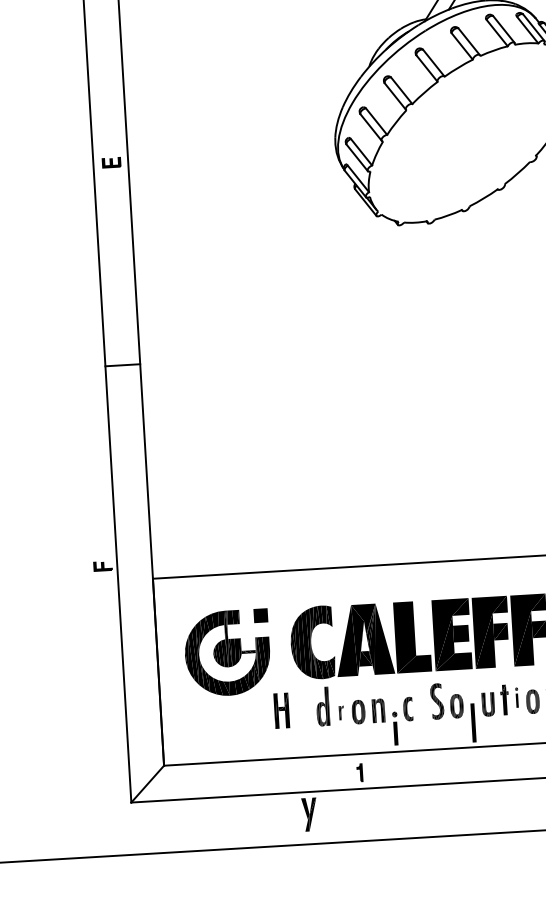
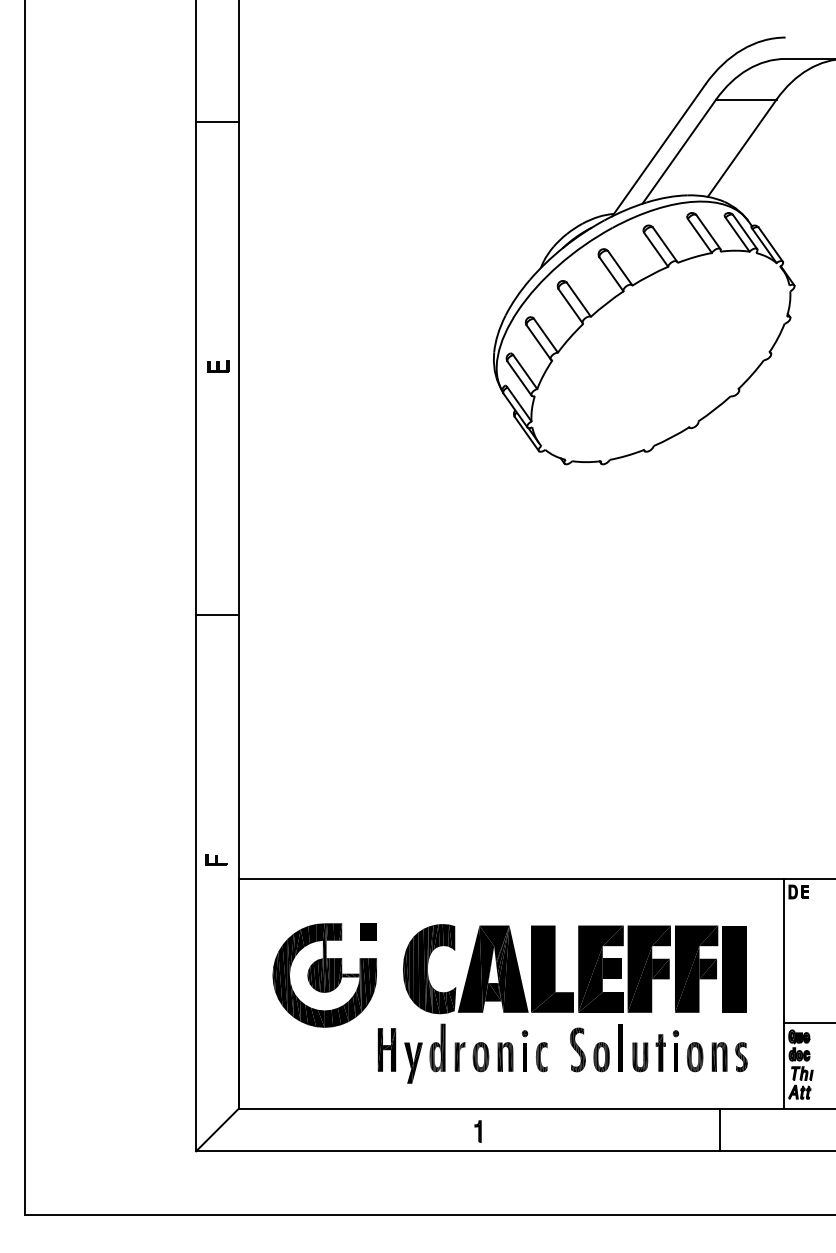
part: (102, 565) -> (216, 859), moved
part: (516, 697) -> (675, 1050), size x1.67
part: (341, 712) -> (459, 1056), size x1.67
line: (473, 722) -> (620, 1047), moved
part: (395, 728) -> (524, 1050), moved
part: (309, 814) -> (413, 1062), moved

